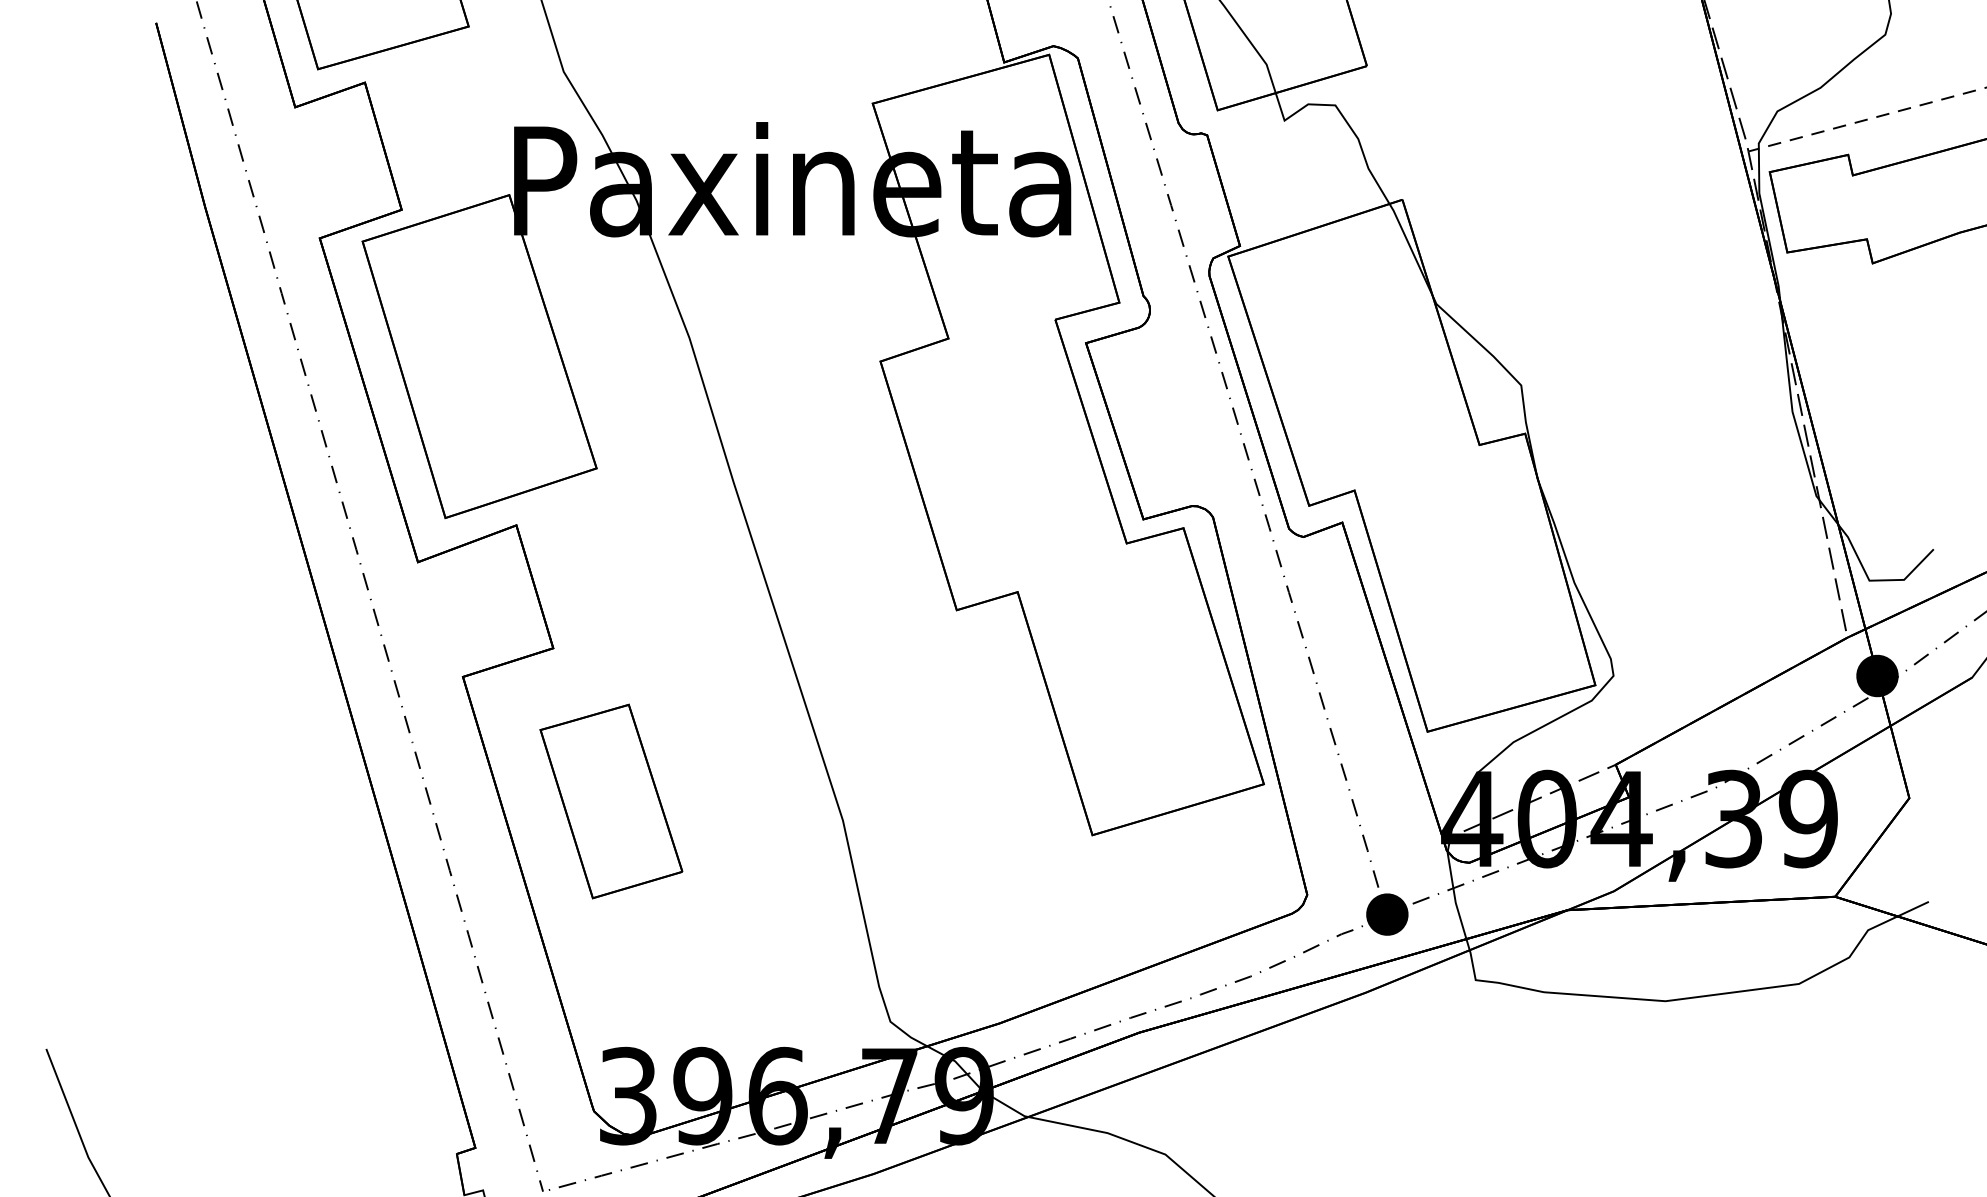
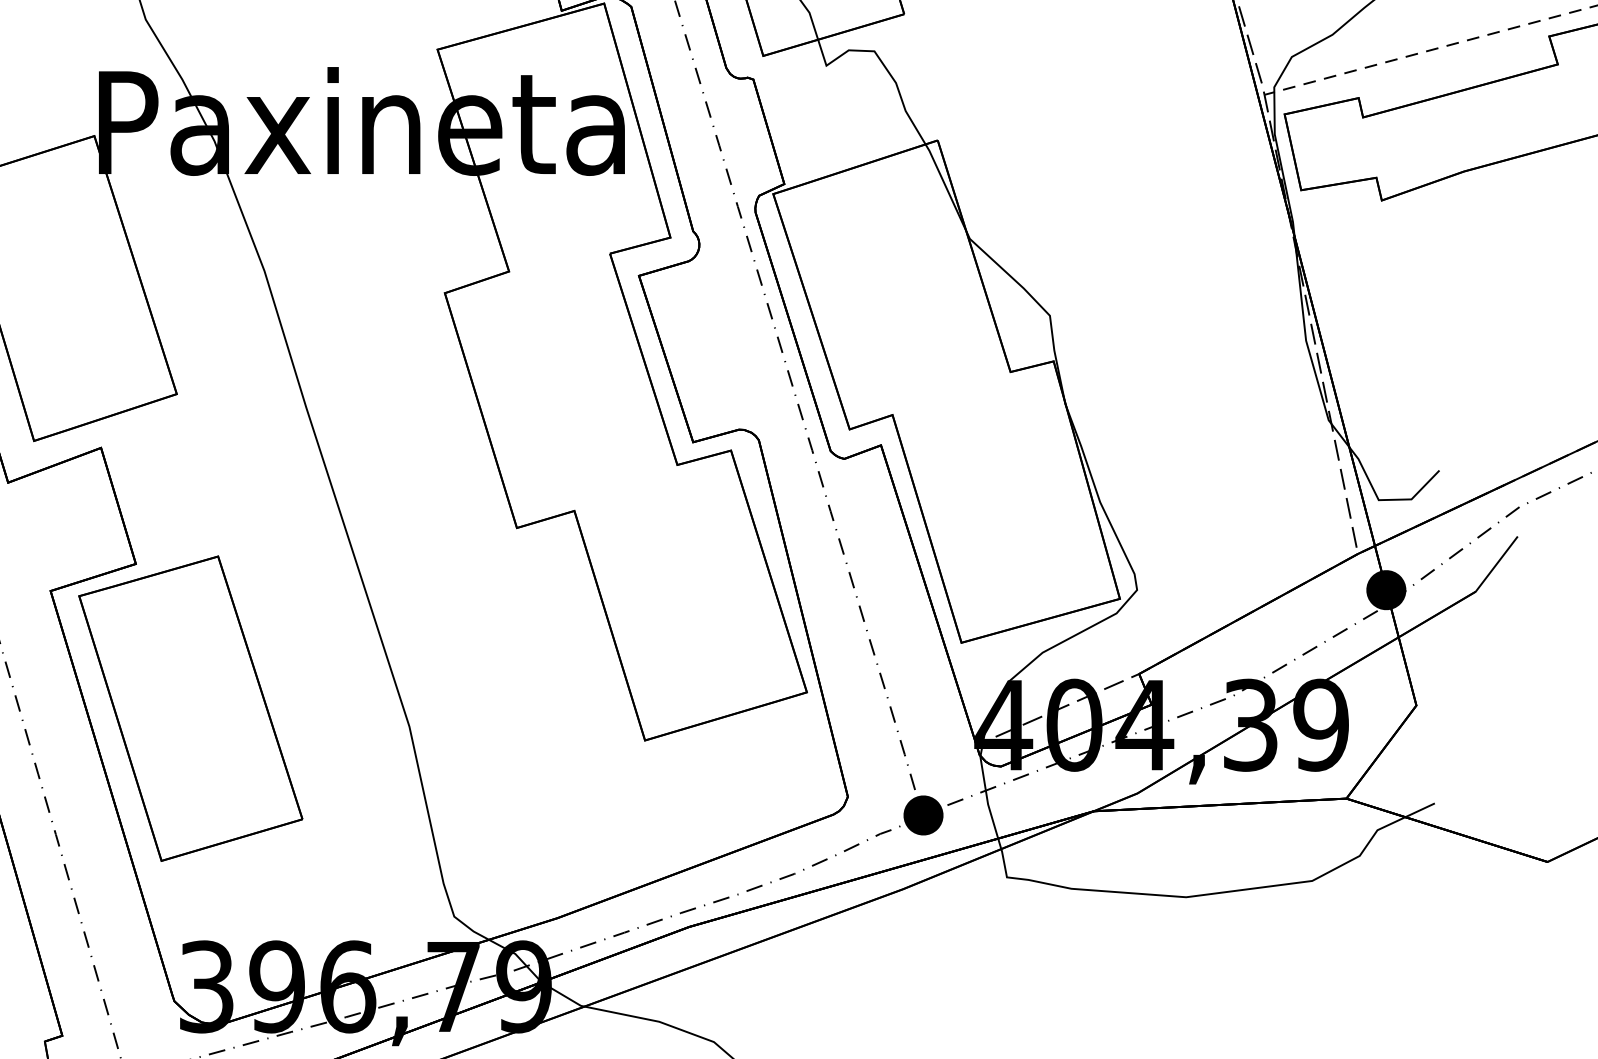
part: (611, 801) -> (190, 708), size x1.67

